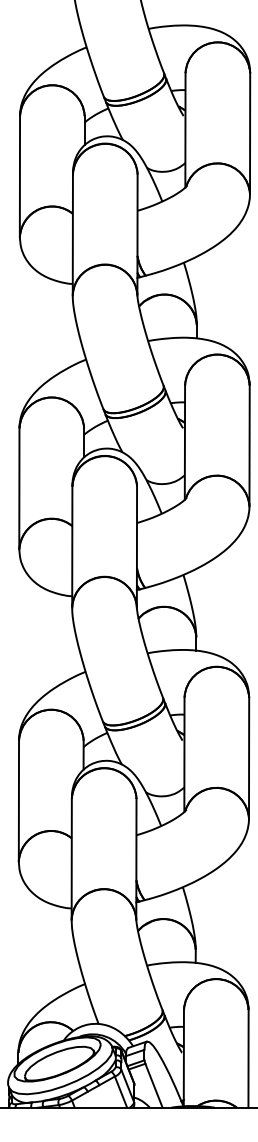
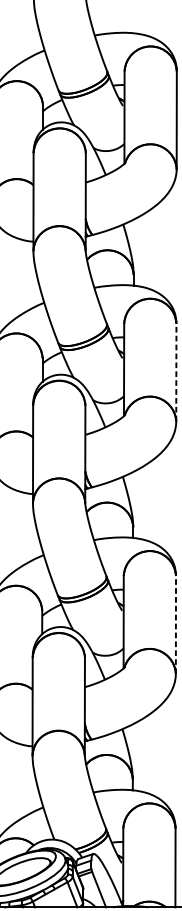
line: (249, 445) -> (176, 372), solid -> dashed
line: (249, 757) -> (176, 624), solid -> dashed

